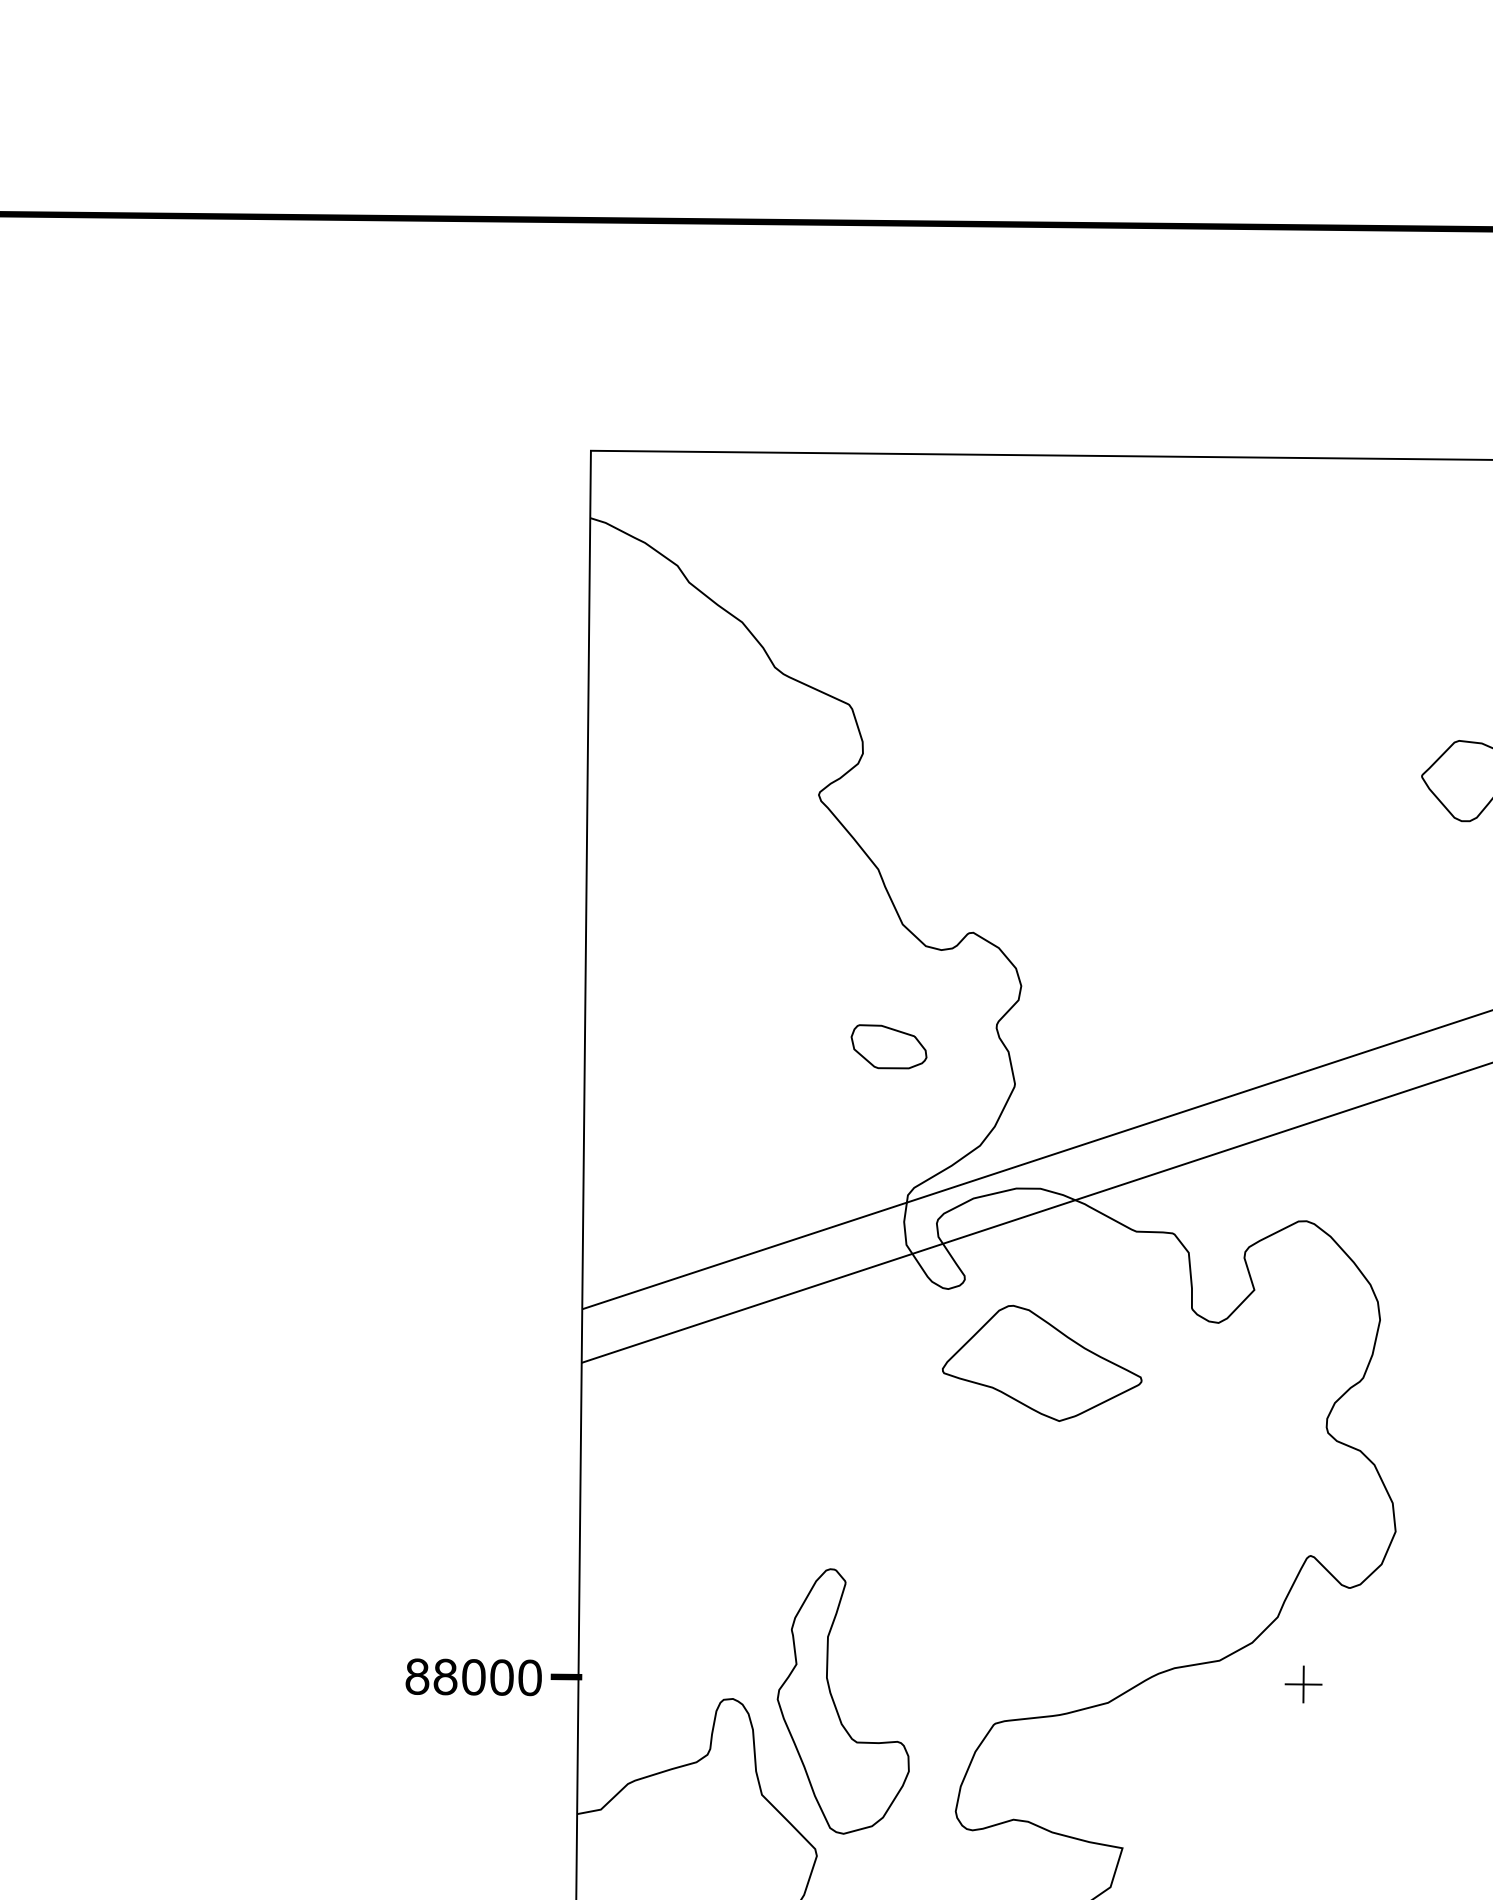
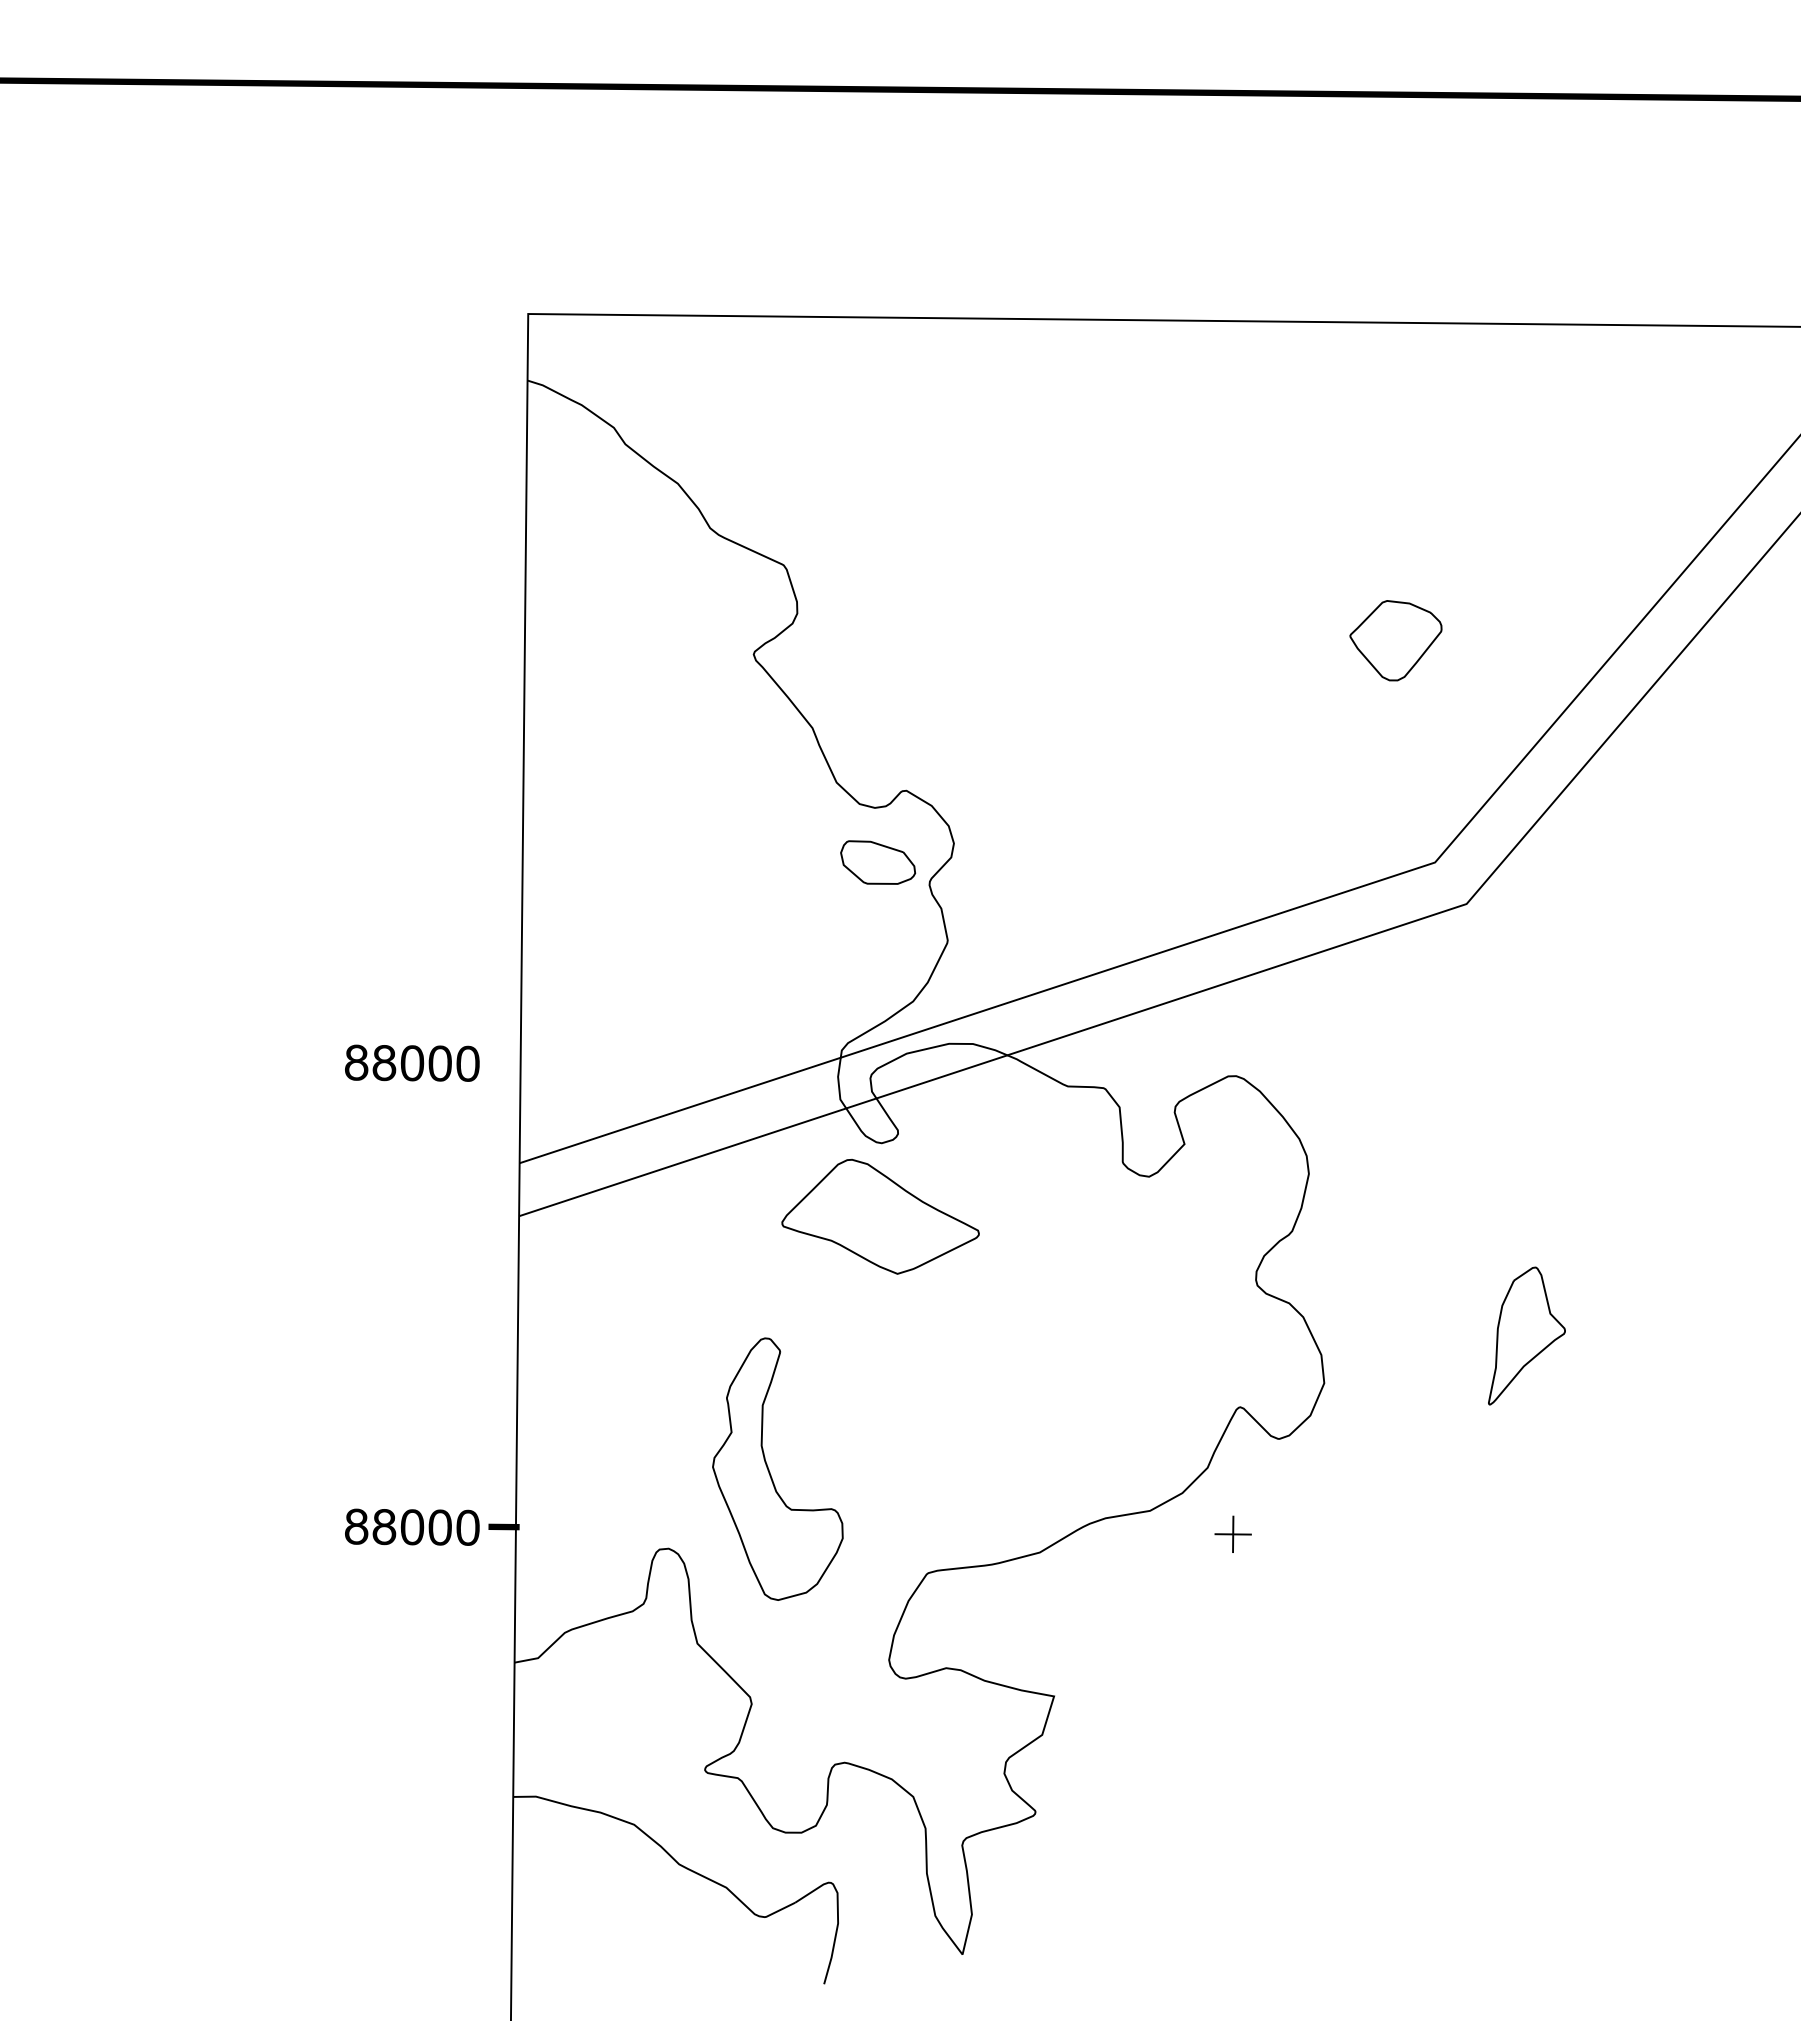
part: (889, 1046) -> (878, 862), moved
part: (473, 1207) -> (412, 1062), added
part: (1042, 1363) -> (880, 1216), moved
part: (834, 1701) -> (769, 1469), moved

